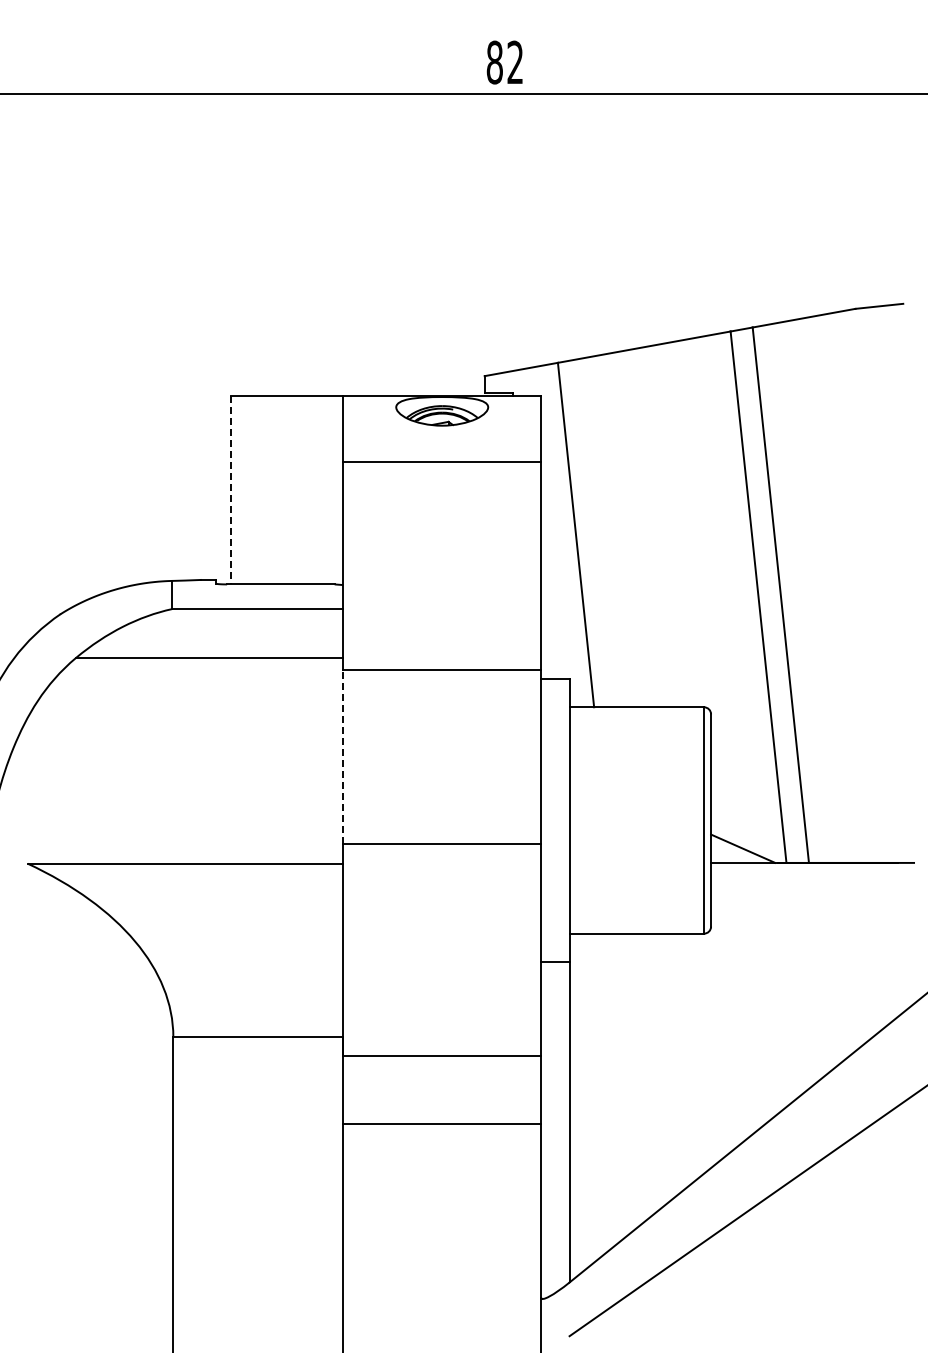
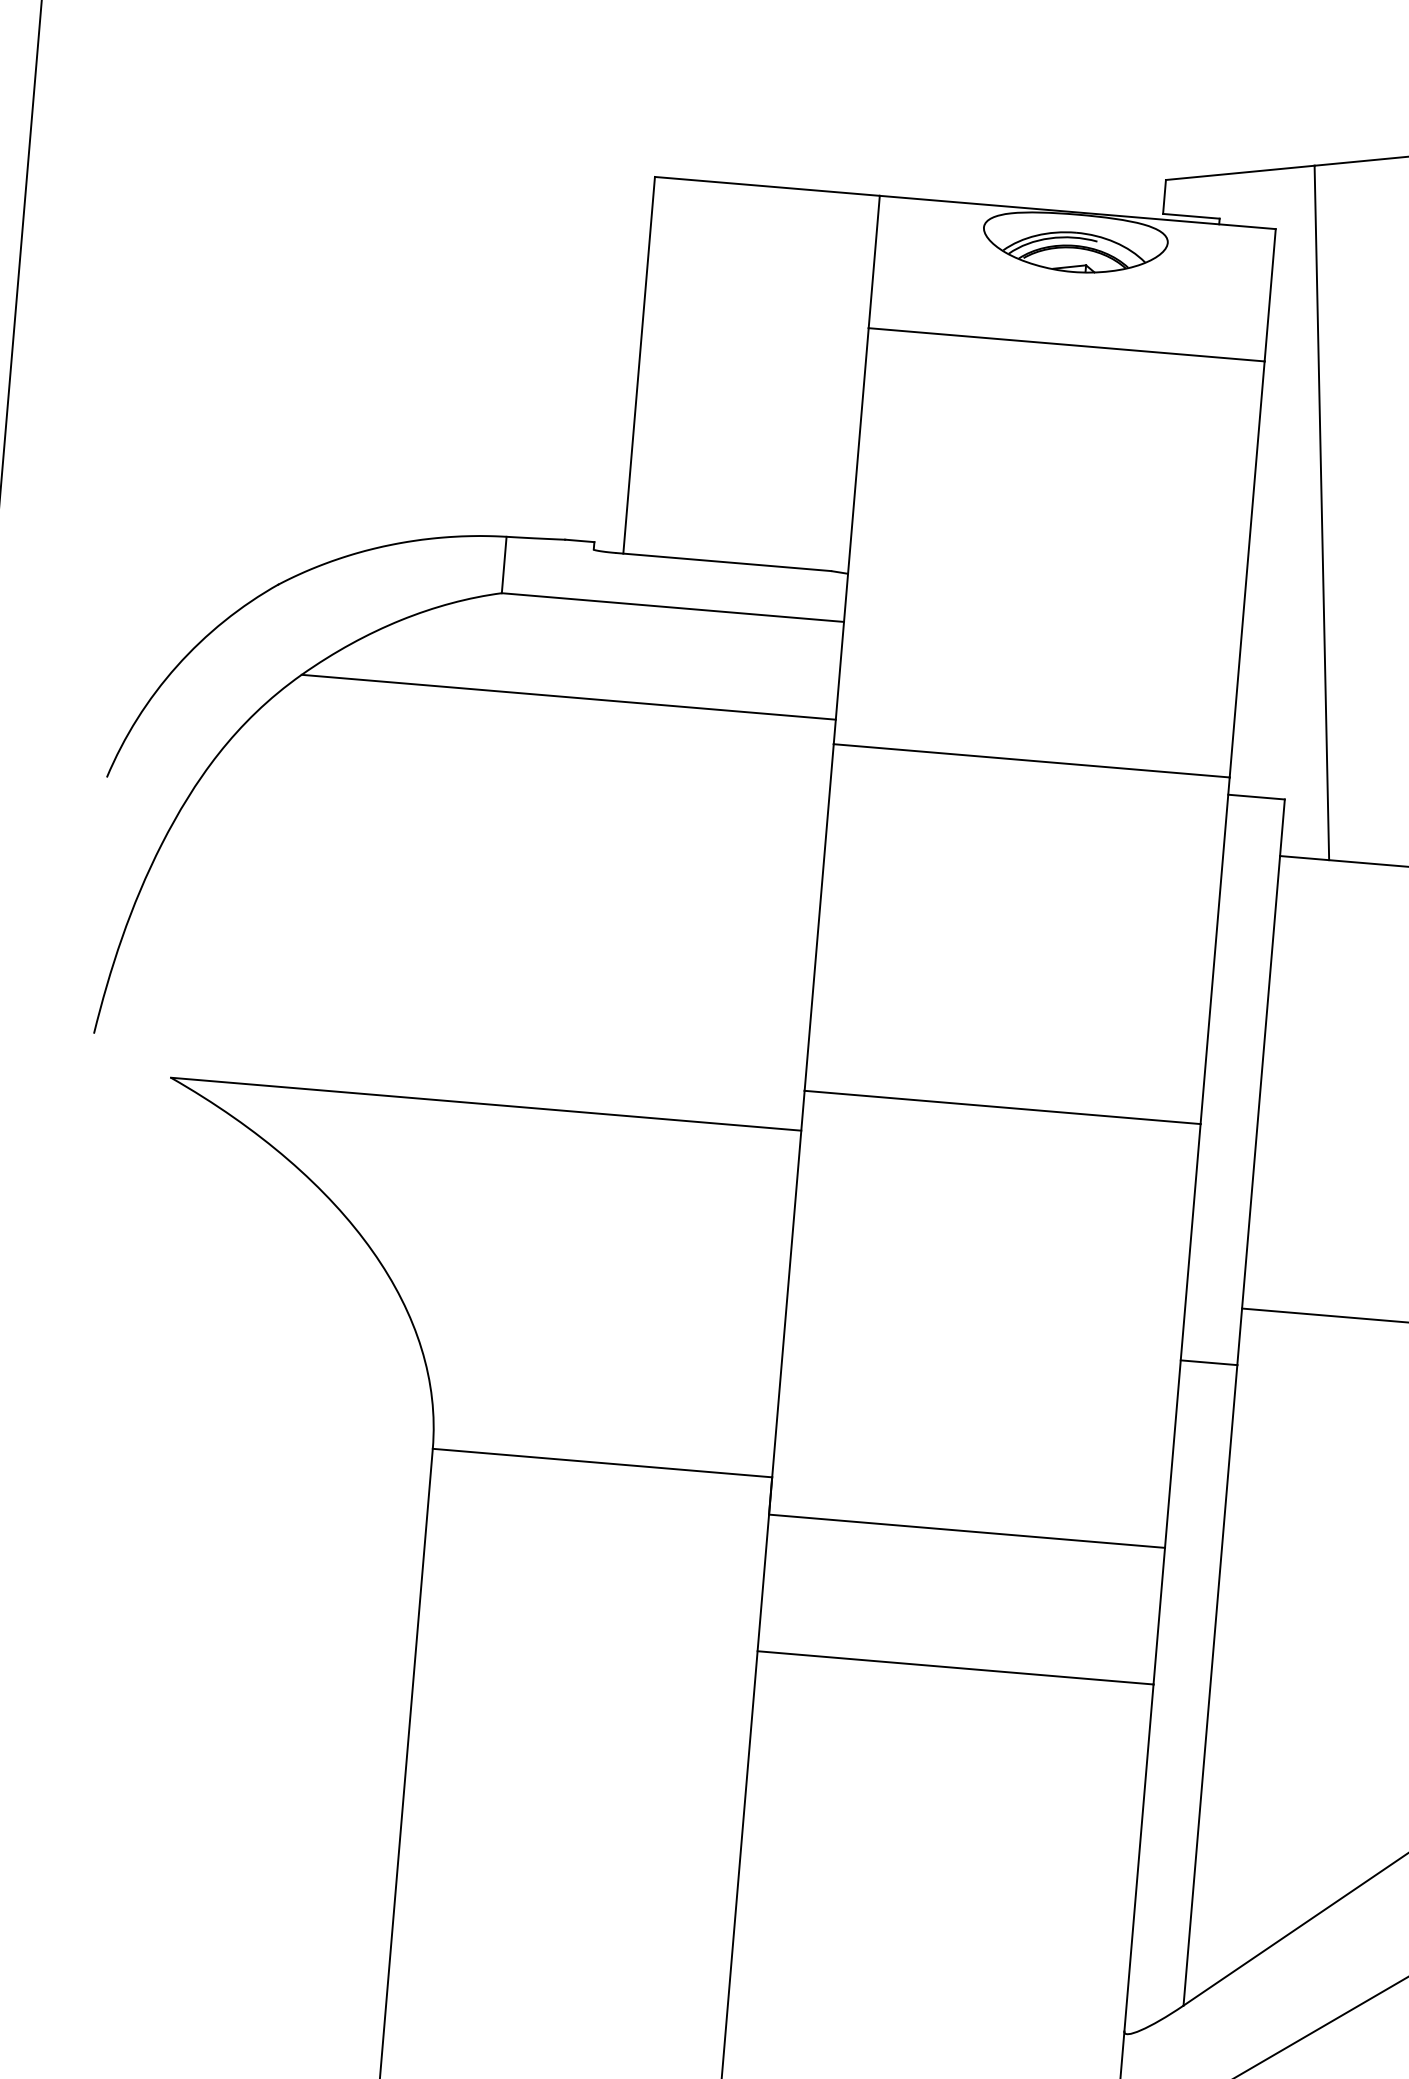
line: (230, 490) -> (638, 365), dashed -> solid
line: (343, 757) -> (819, 918), dashed -> solid

